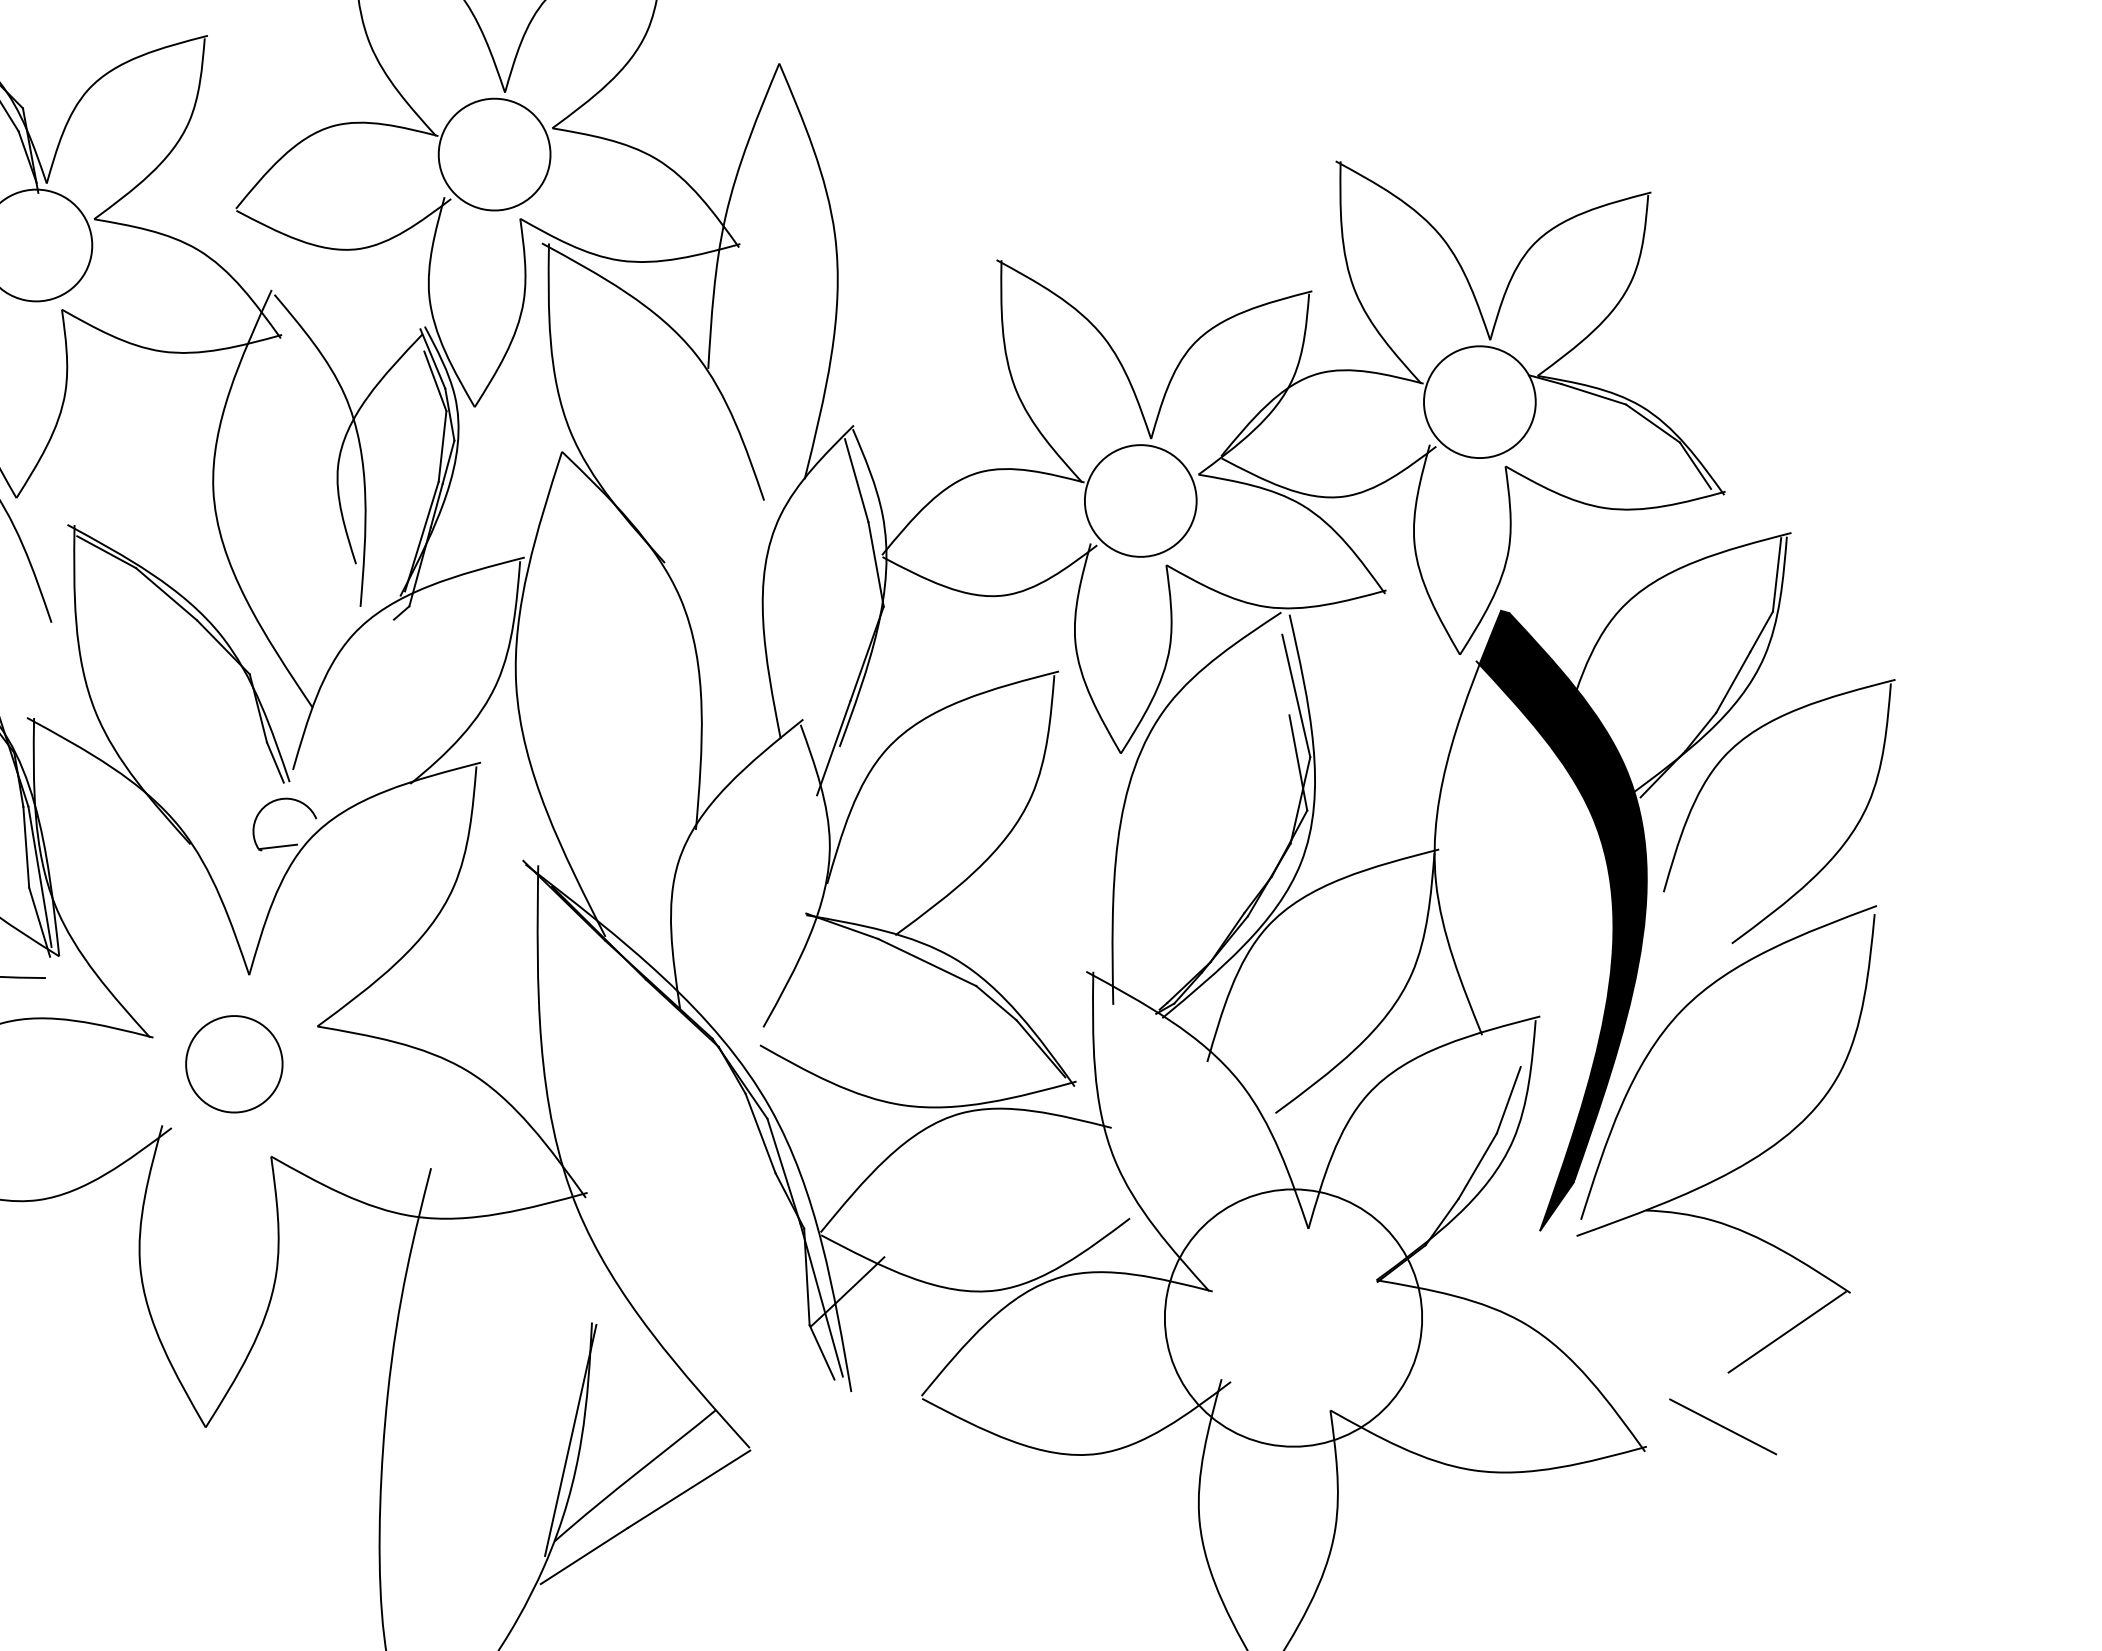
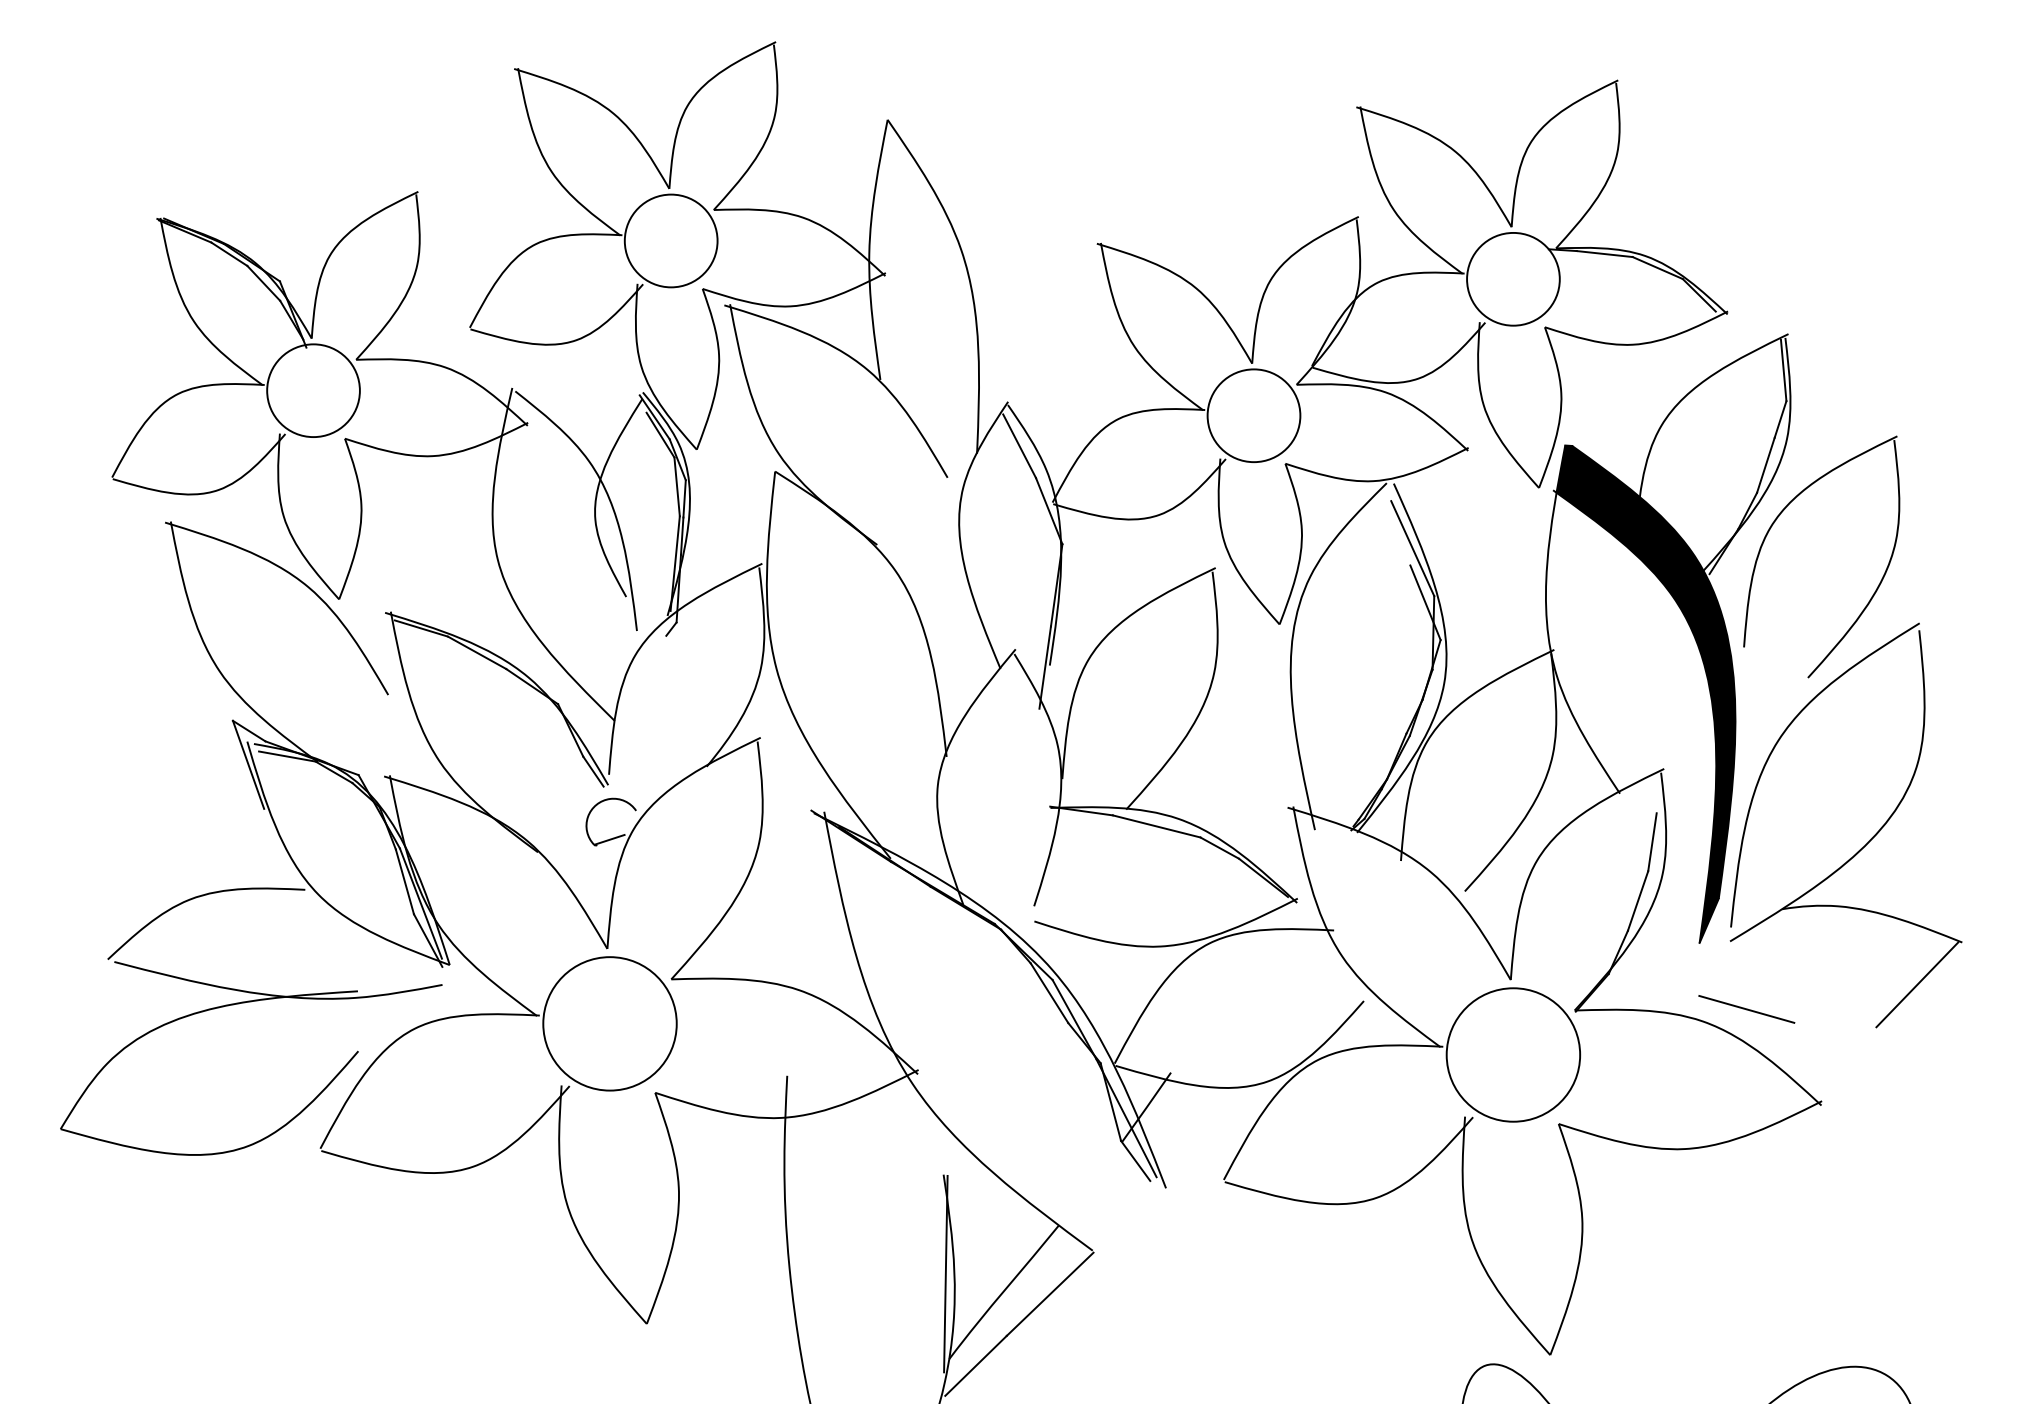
circle: (233, 1063) -> (609, 1023), size x1.67
circle: (1293, 1317) -> (1513, 1054), size x0.62
line: (1722, 1426) -> (1746, 1009), moved

